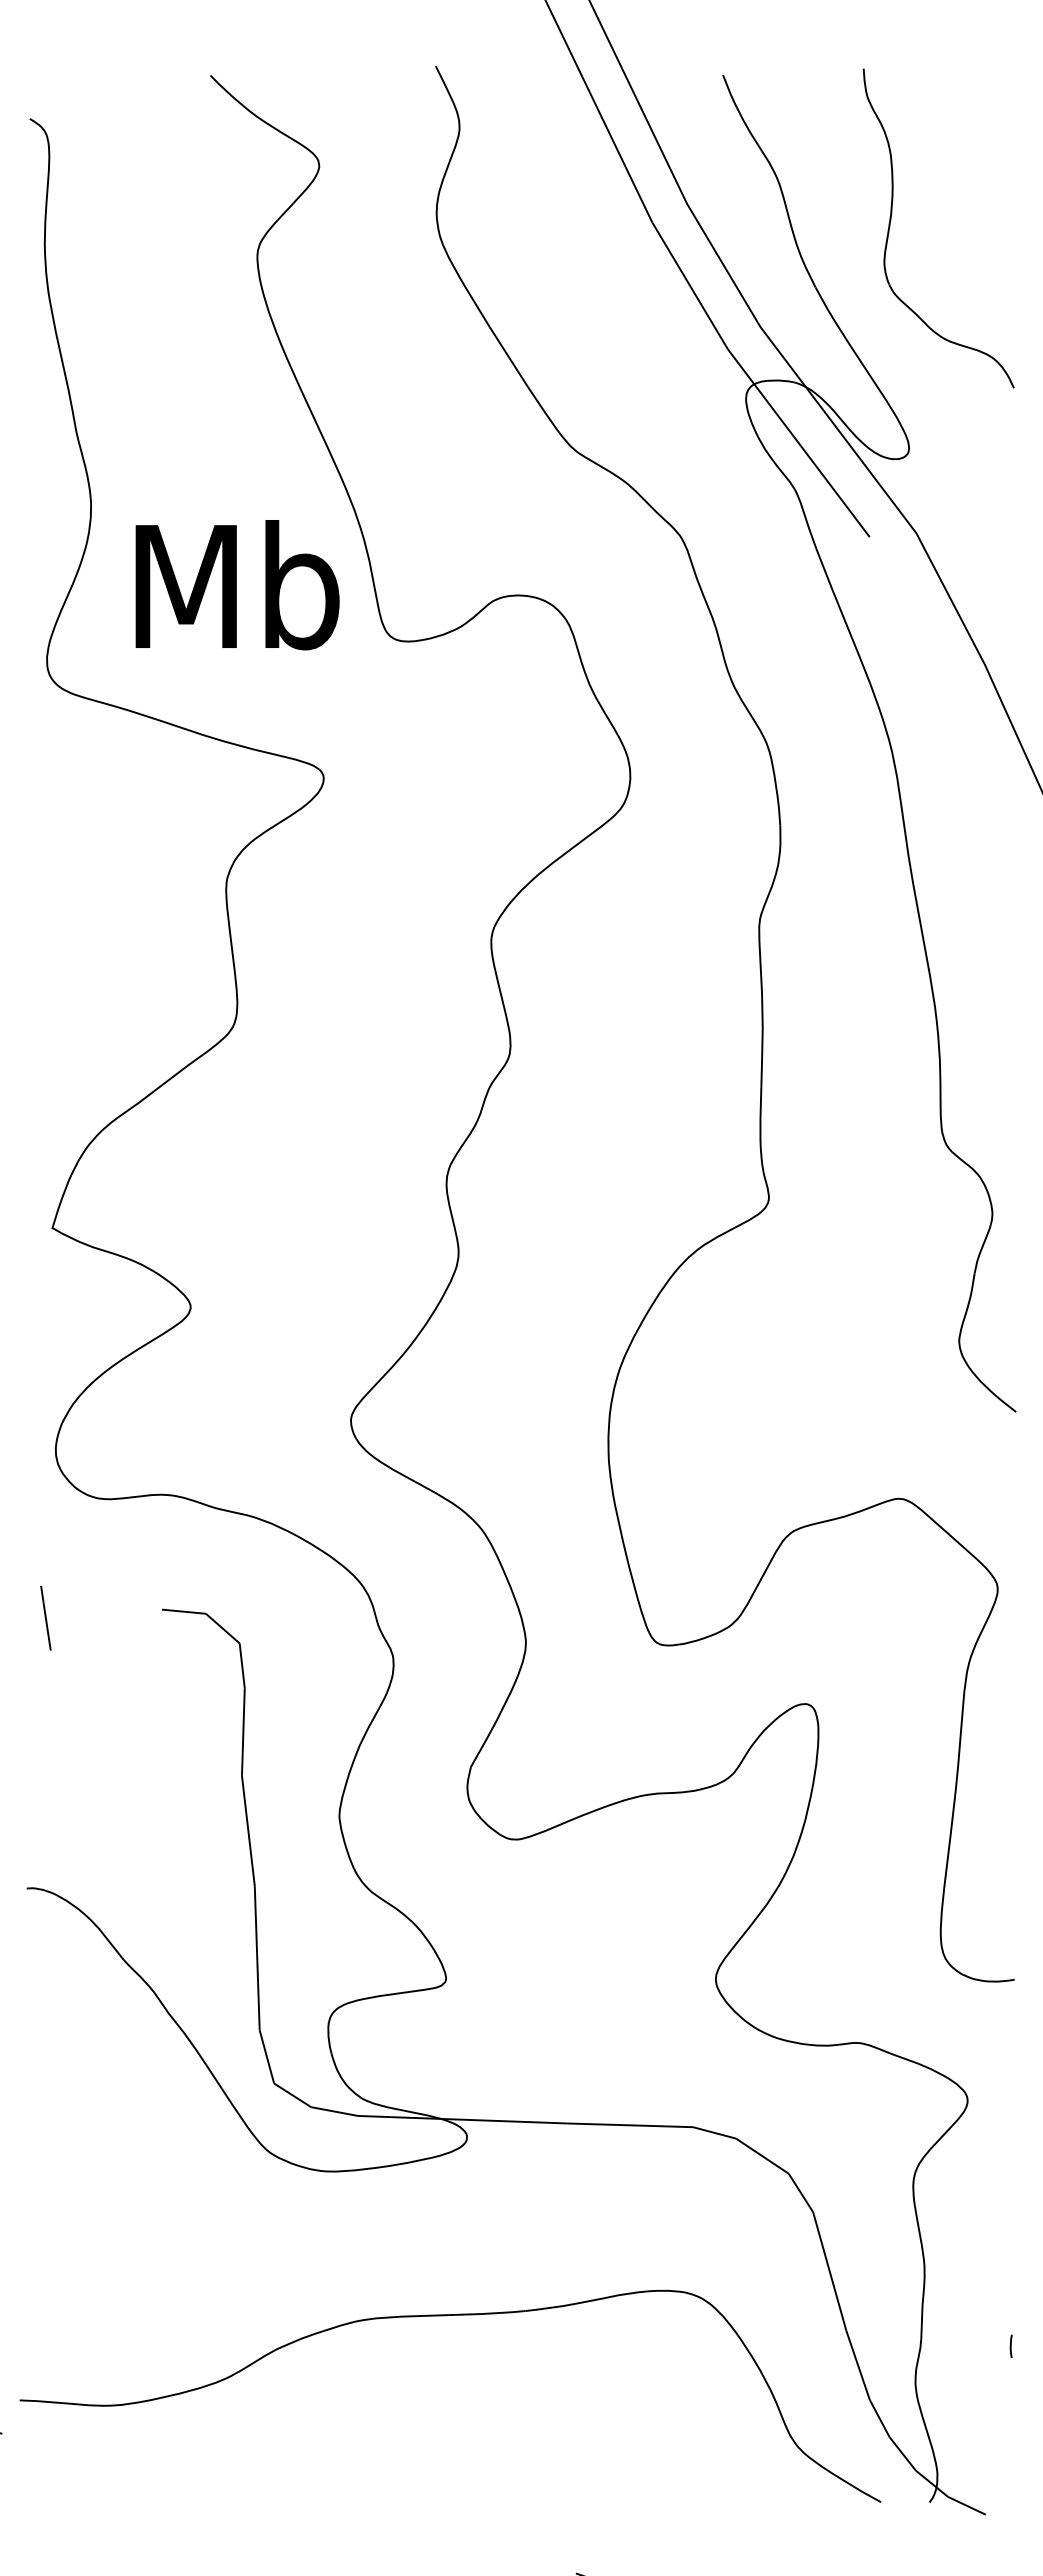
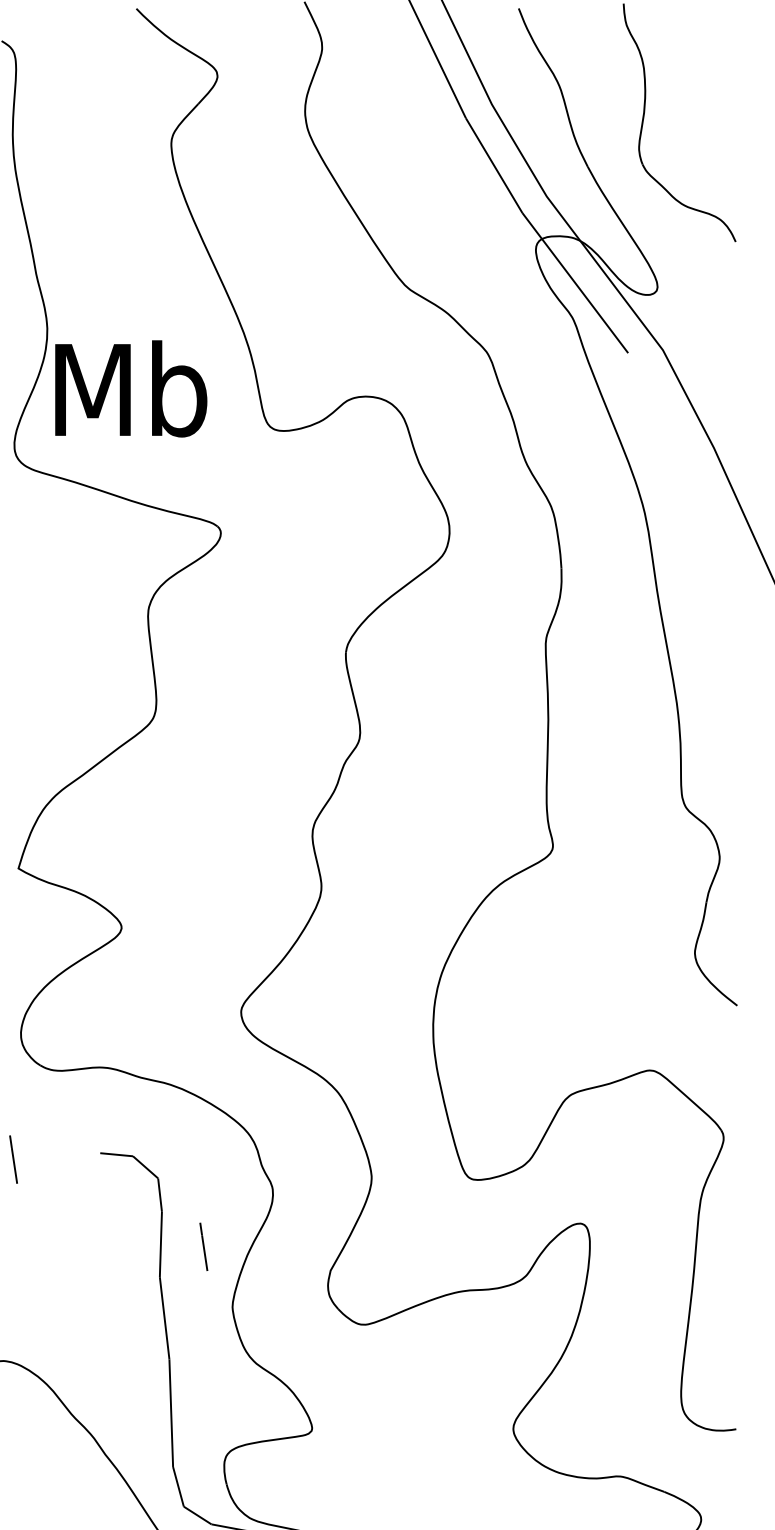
text: (237, 585) -> (131, 389), moved
line: (300, 1734) -> (203, 1246), added

